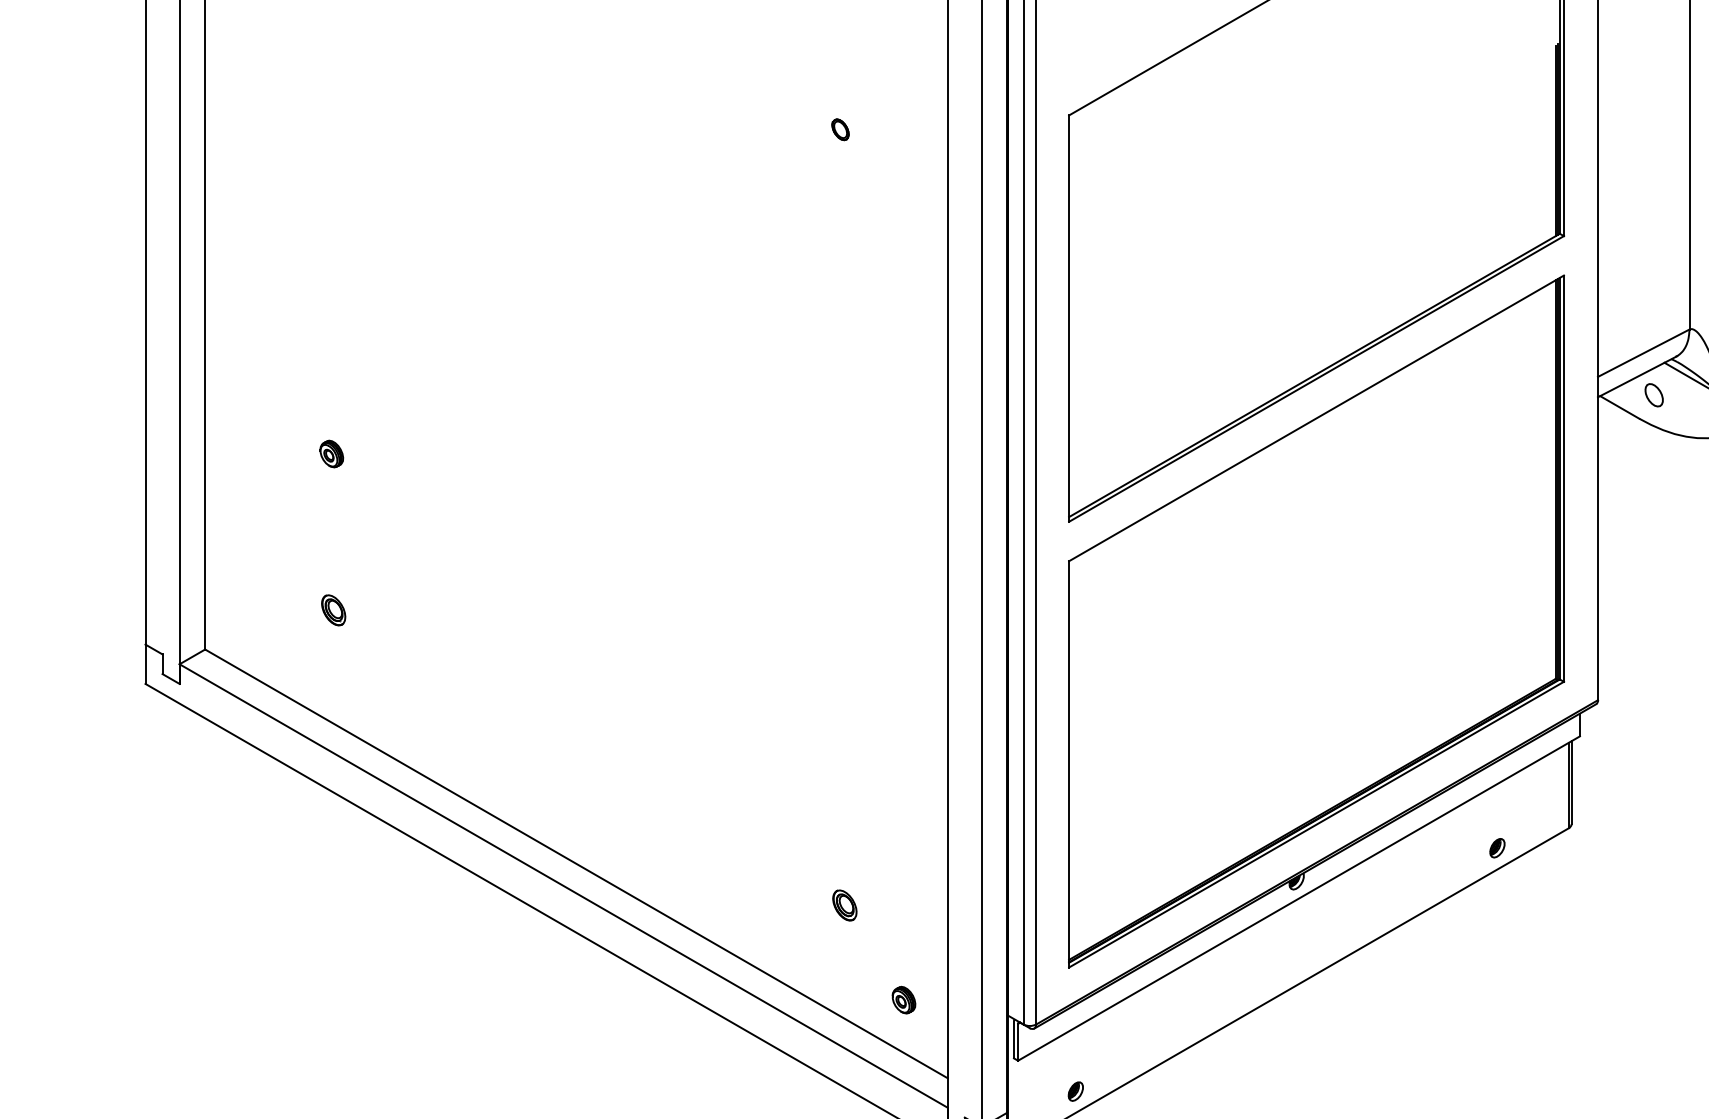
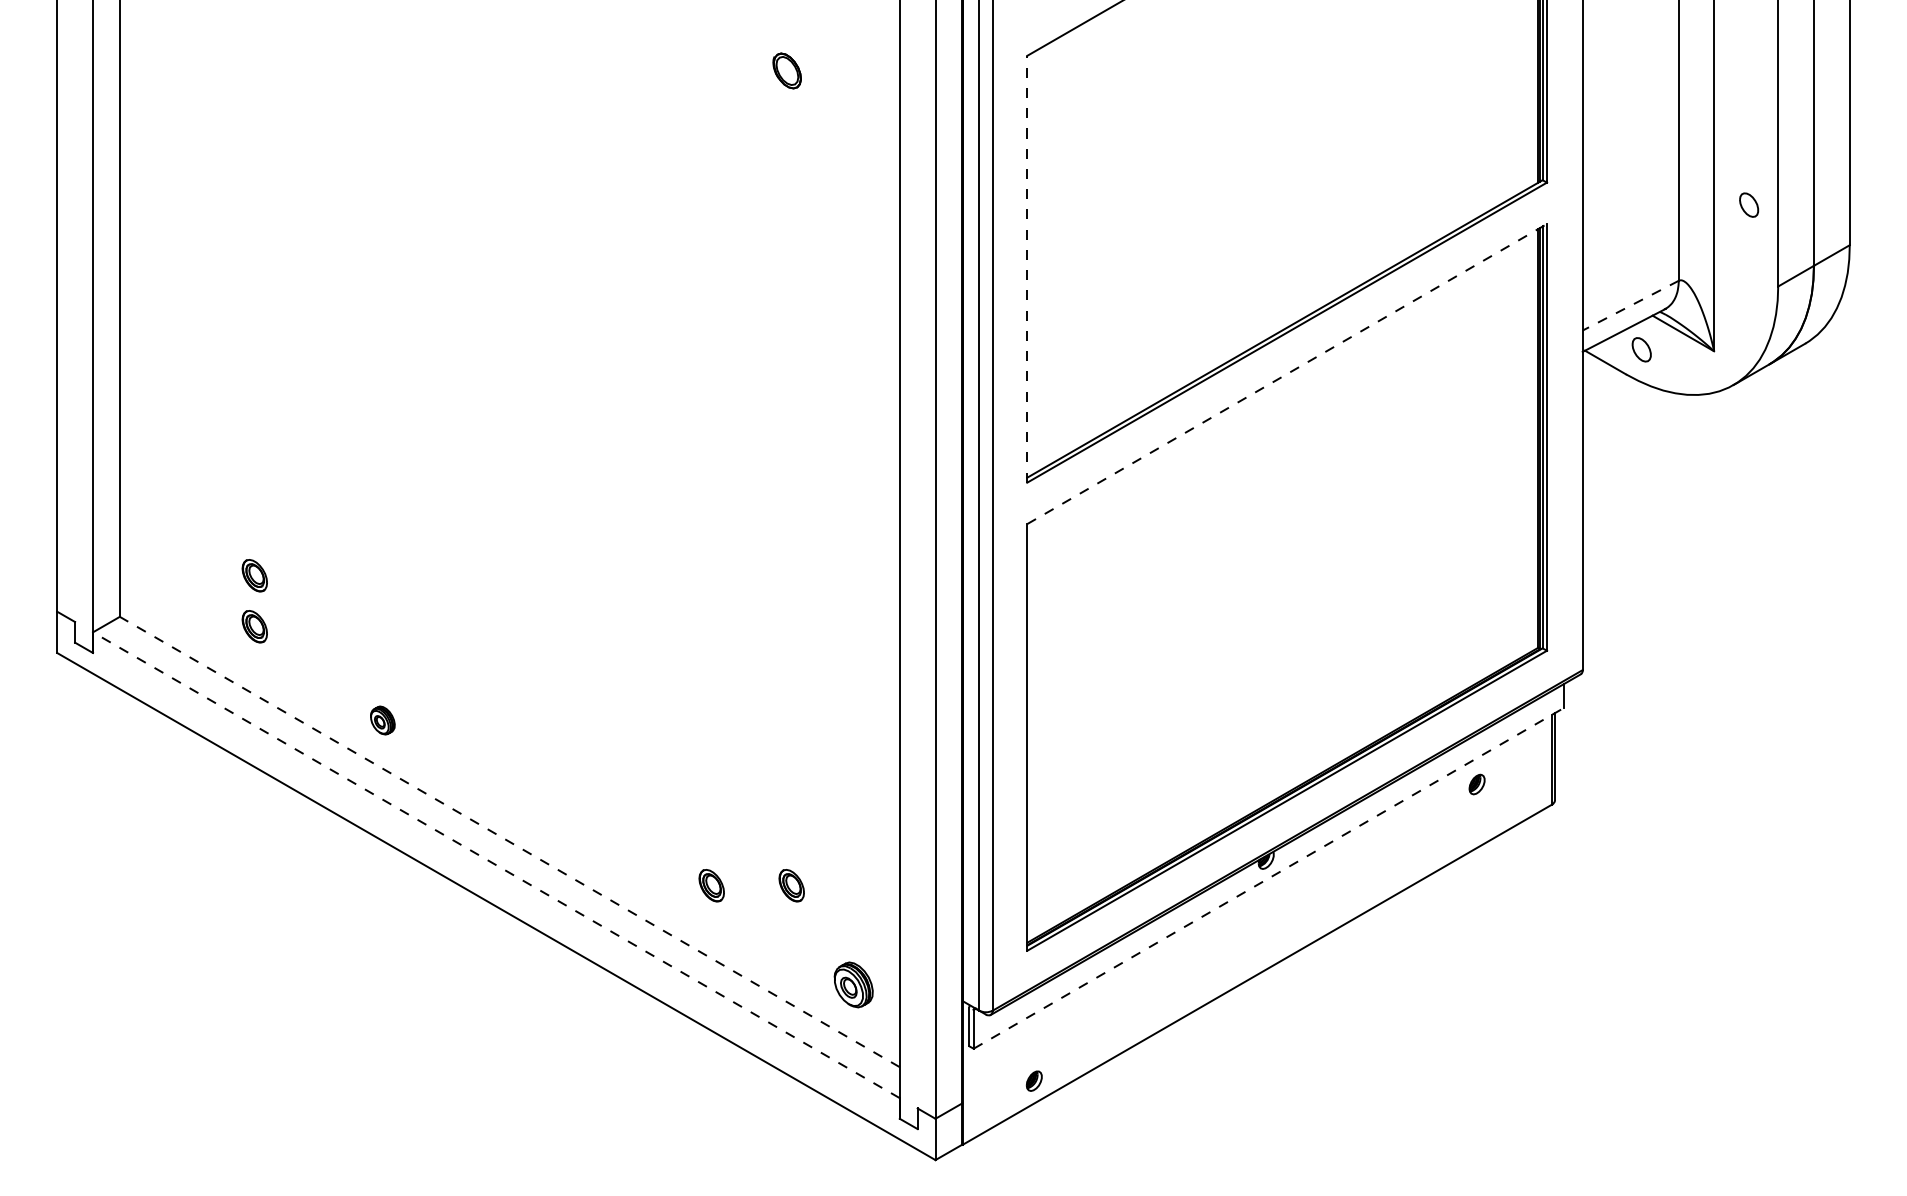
part: (839, 129) -> (786, 70), size x1.6
line: (1069, 317) -> (1027, 268), solid -> dashed
line: (1643, 353) -> (1630, 305), solid -> dashed
line: (1316, 417) -> (1287, 373), solid -> dashed
part: (331, 454) -> (382, 720), moved
part: (333, 658) -> (254, 626), added
part: (1496, 848) -> (1476, 784), moved
line: (576, 863) -> (509, 841), solid -> dashed
line: (563, 886) -> (496, 865), solid -> dashed
line: (1298, 898) -> (1268, 878), solid -> dashed
part: (768, 905) -> (711, 885), added
part: (903, 1000) -> (853, 985), size x1.6

